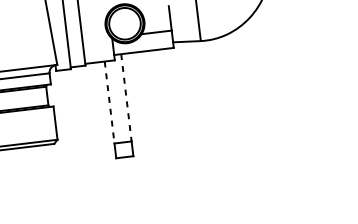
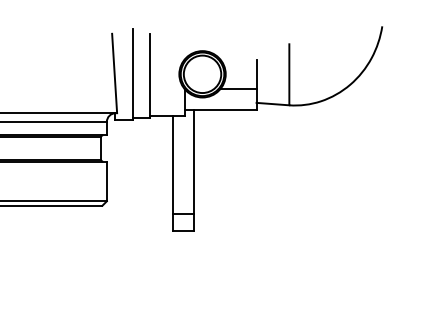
line: (126, 98) -> (193, 162), dashed -> solid
line: (109, 102) -> (173, 164), dashed -> solid

